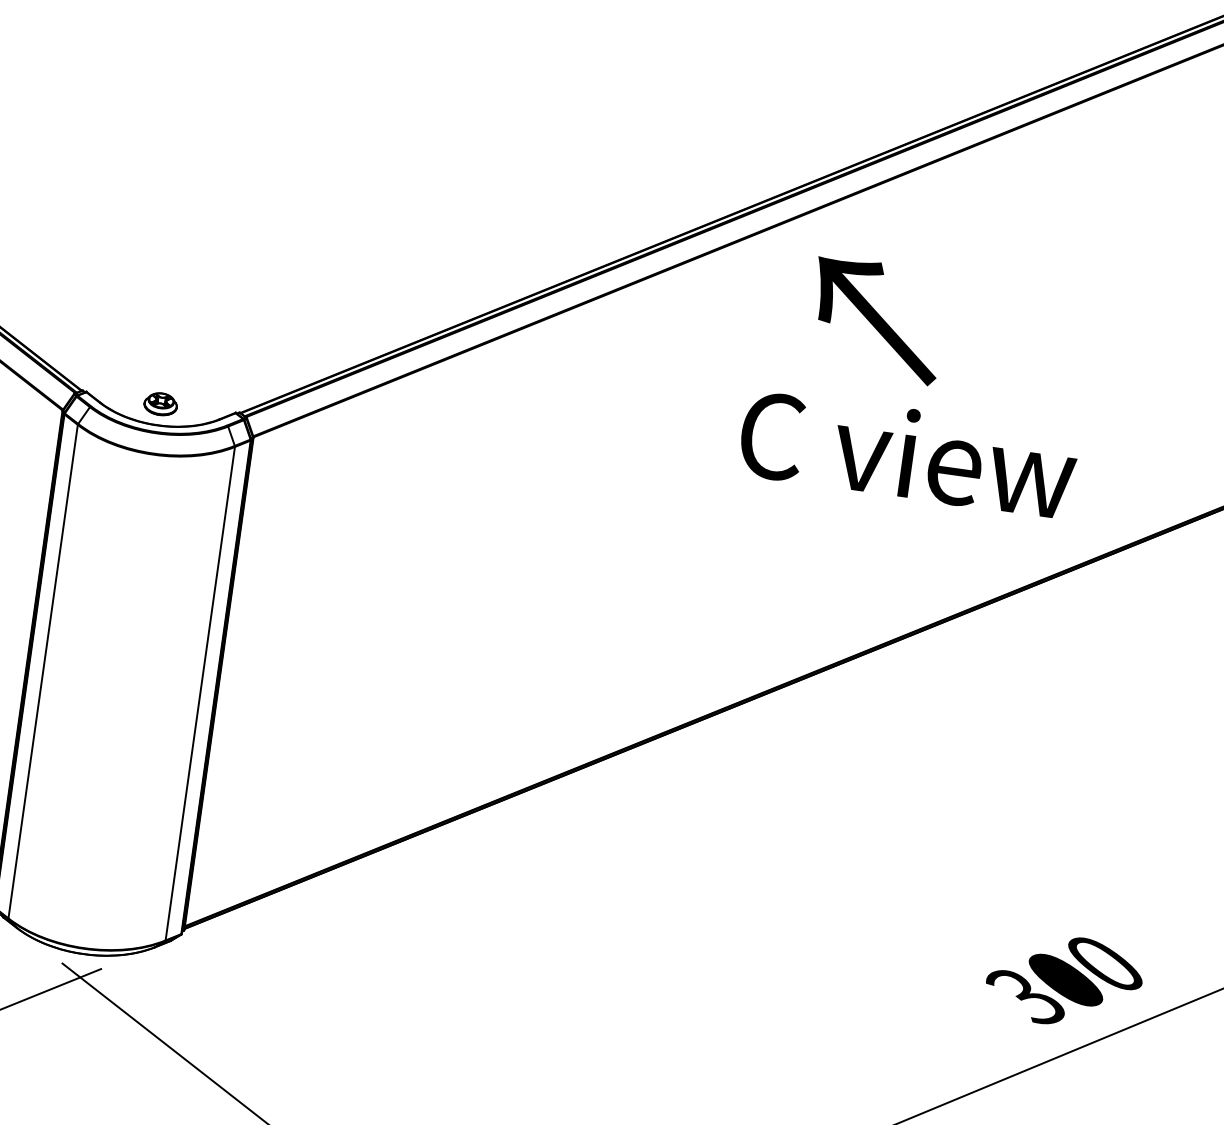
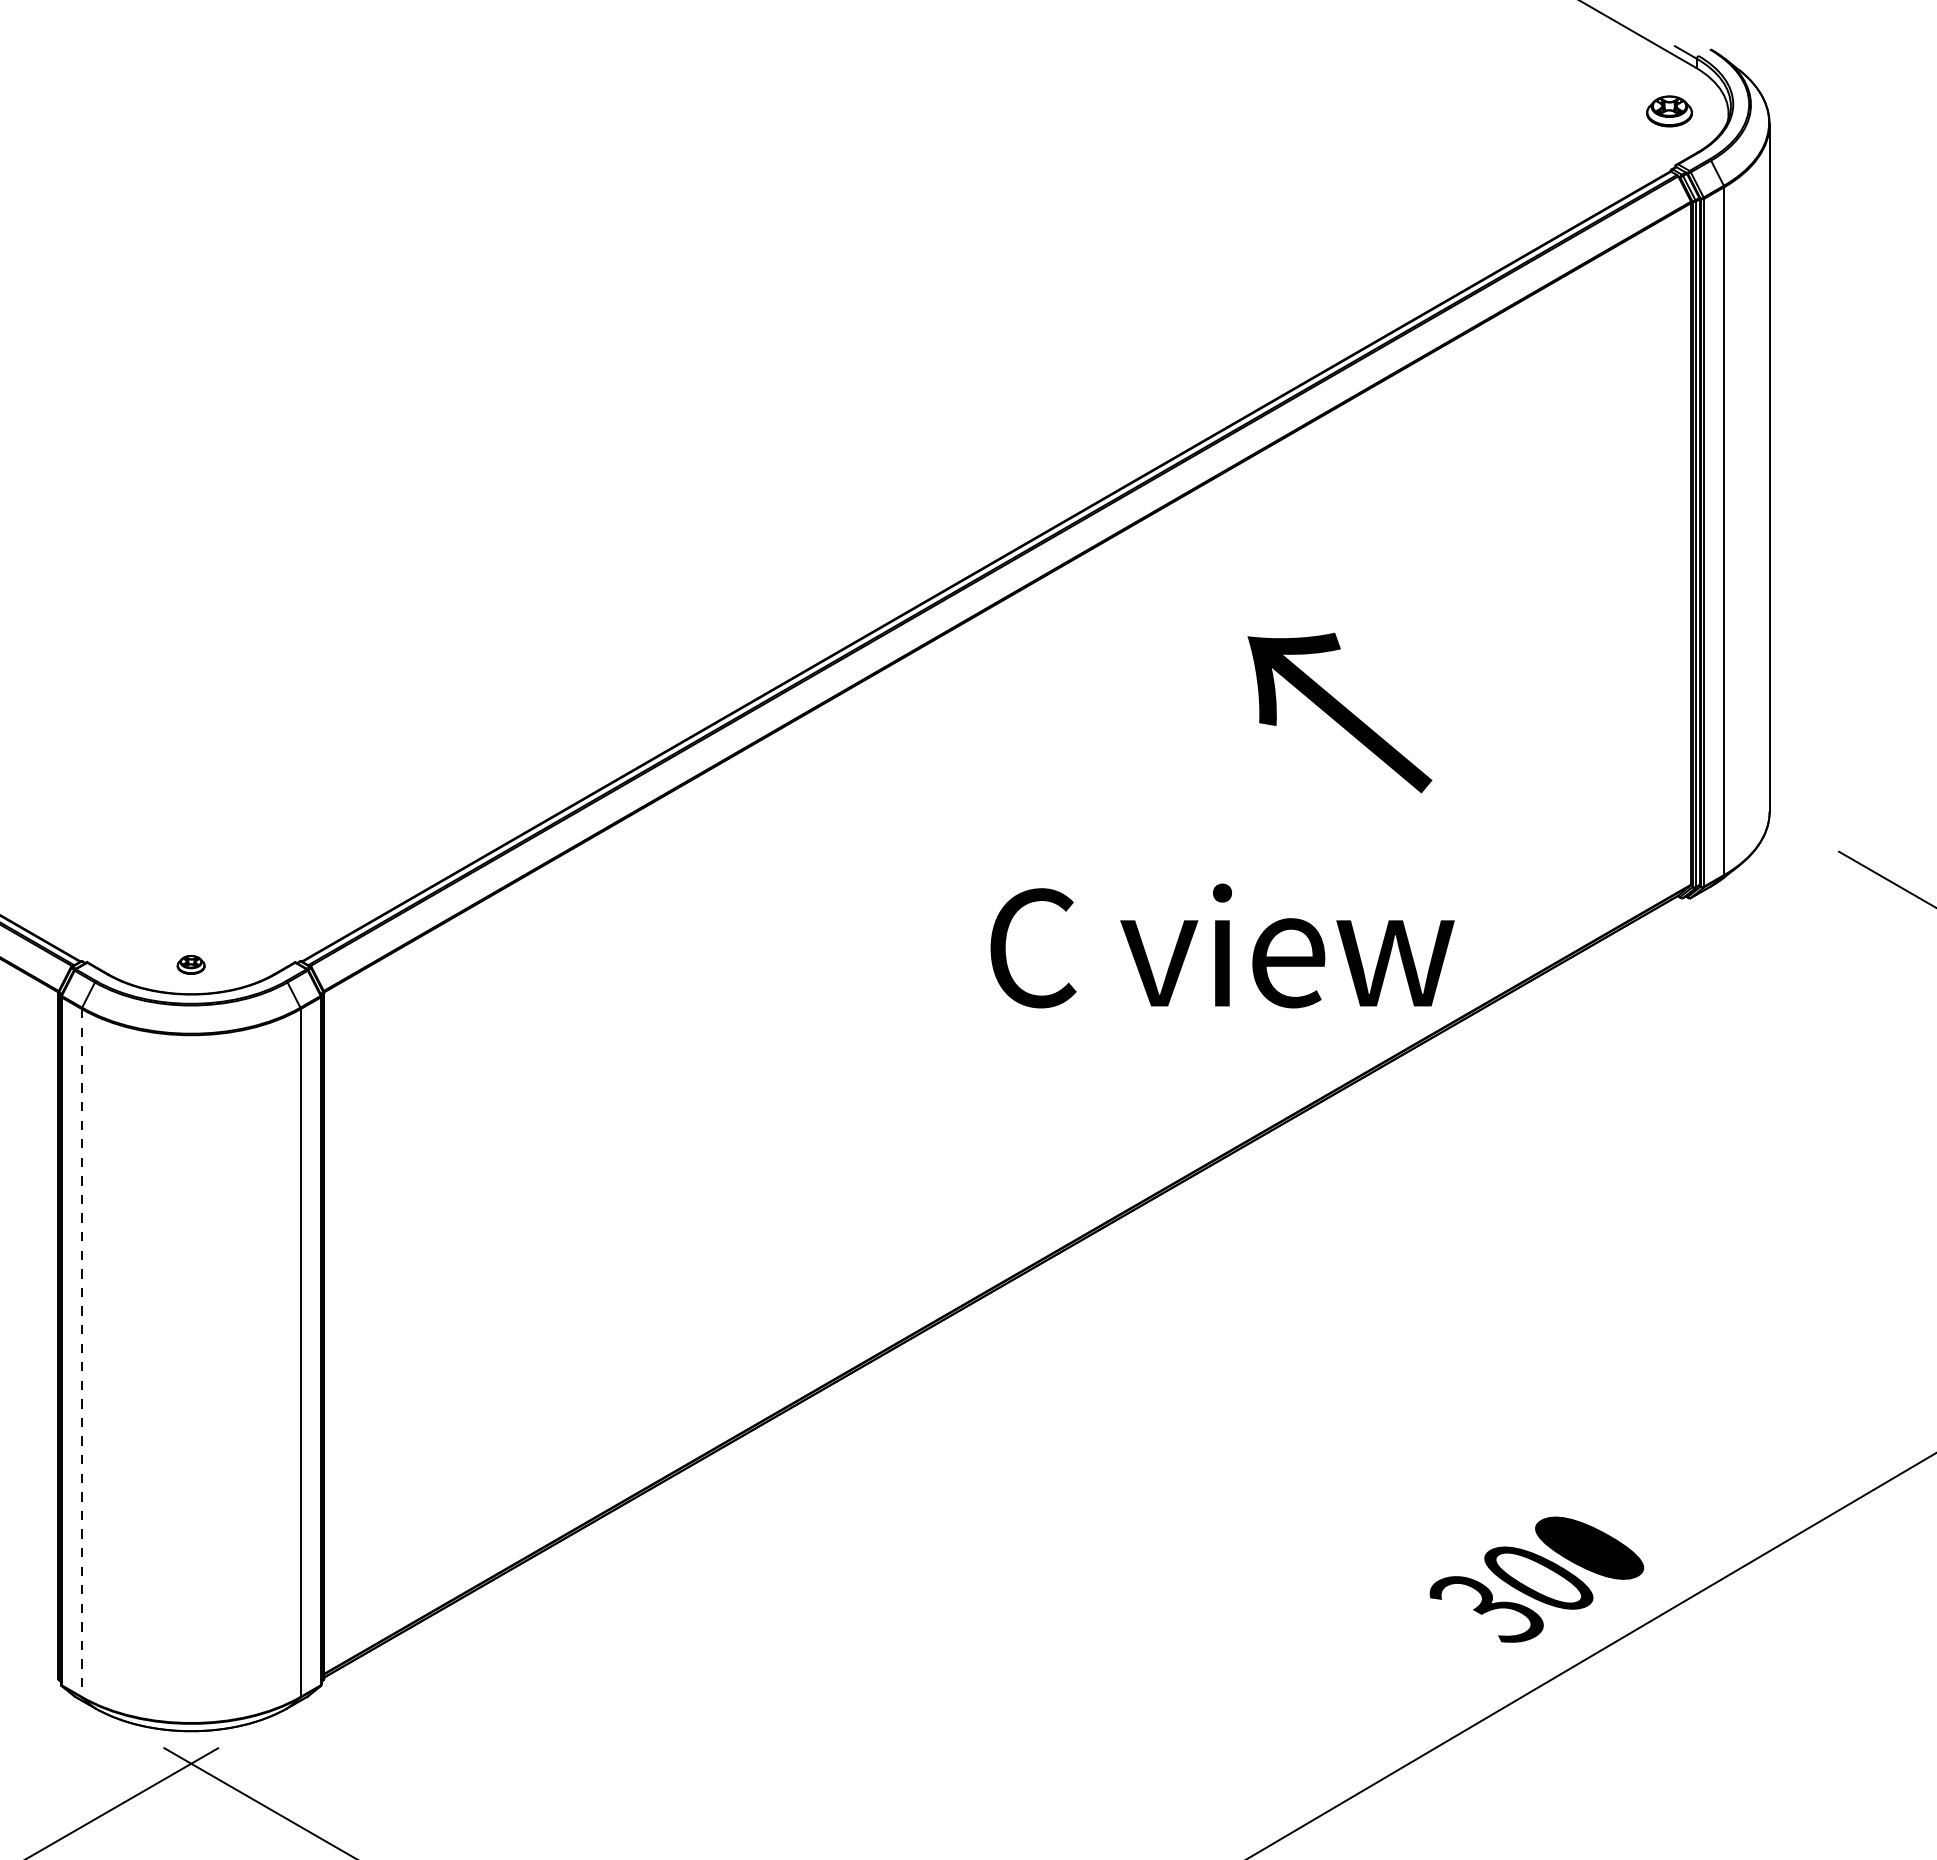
text: (876, 320) -> (1339, 712), moved
part: (160, 403) -> (190, 964), size x0.6
text: (908, 453) -> (1222, 945), moved
line: (42, 671) -> (81, 1352), solid -> dashed

